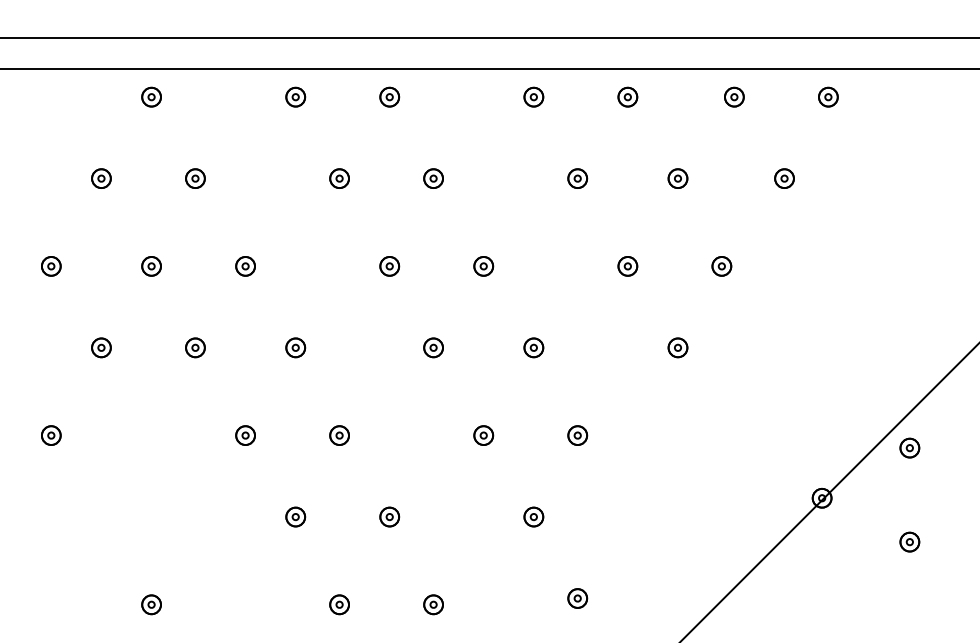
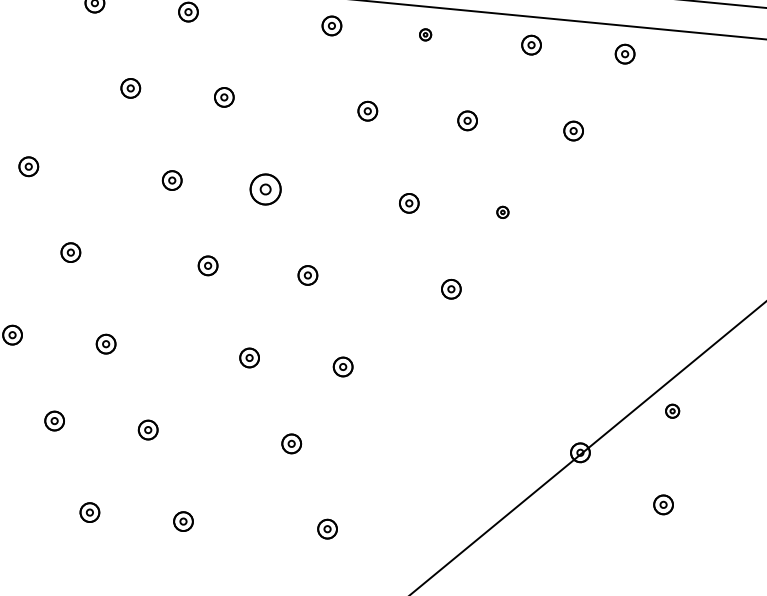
part: (627, 96) -> (425, 34), size x0.6
part: (483, 266) -> (265, 189), size x1.6
part: (721, 266) -> (502, 212), size x0.6
part: (909, 447) -> (672, 410), size x0.7

